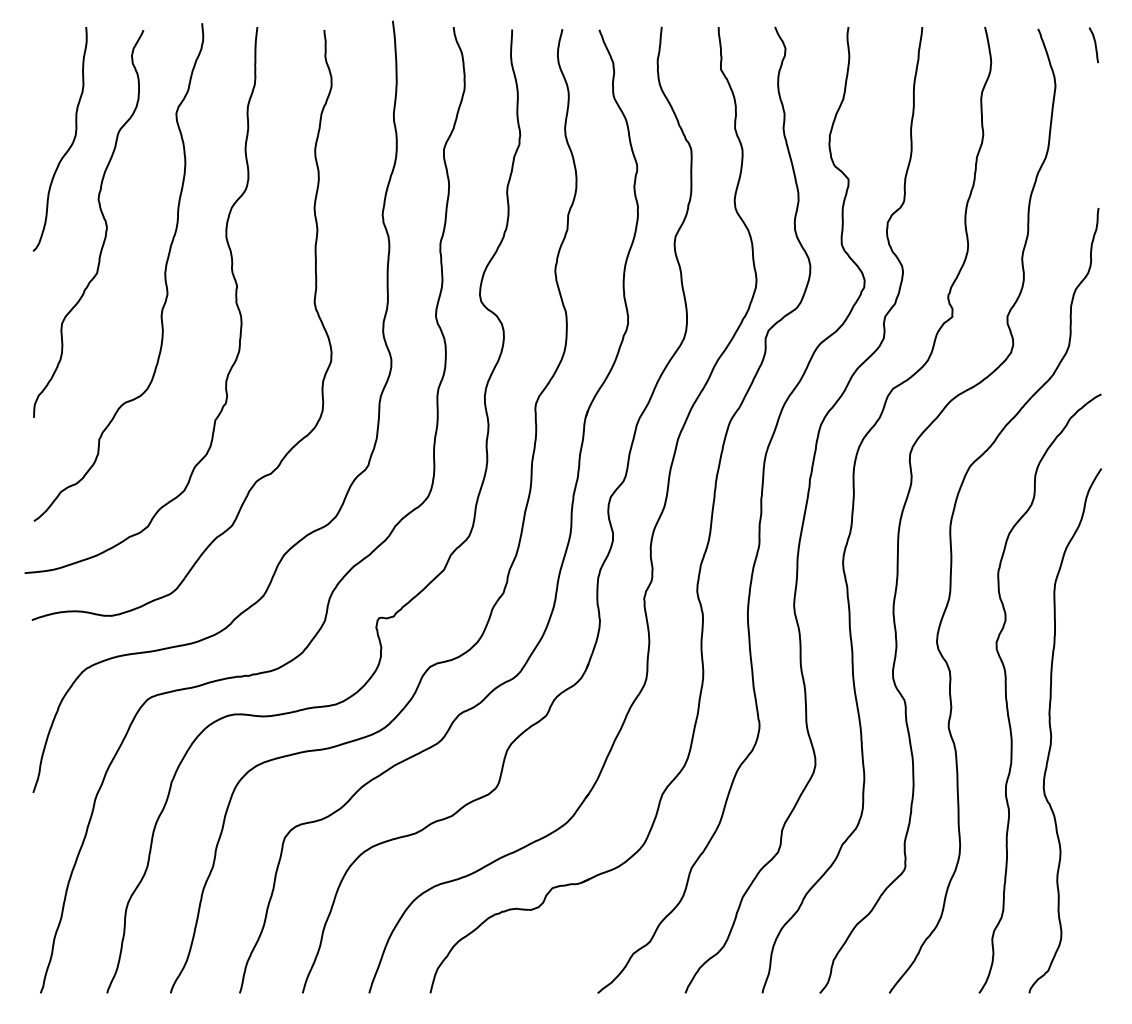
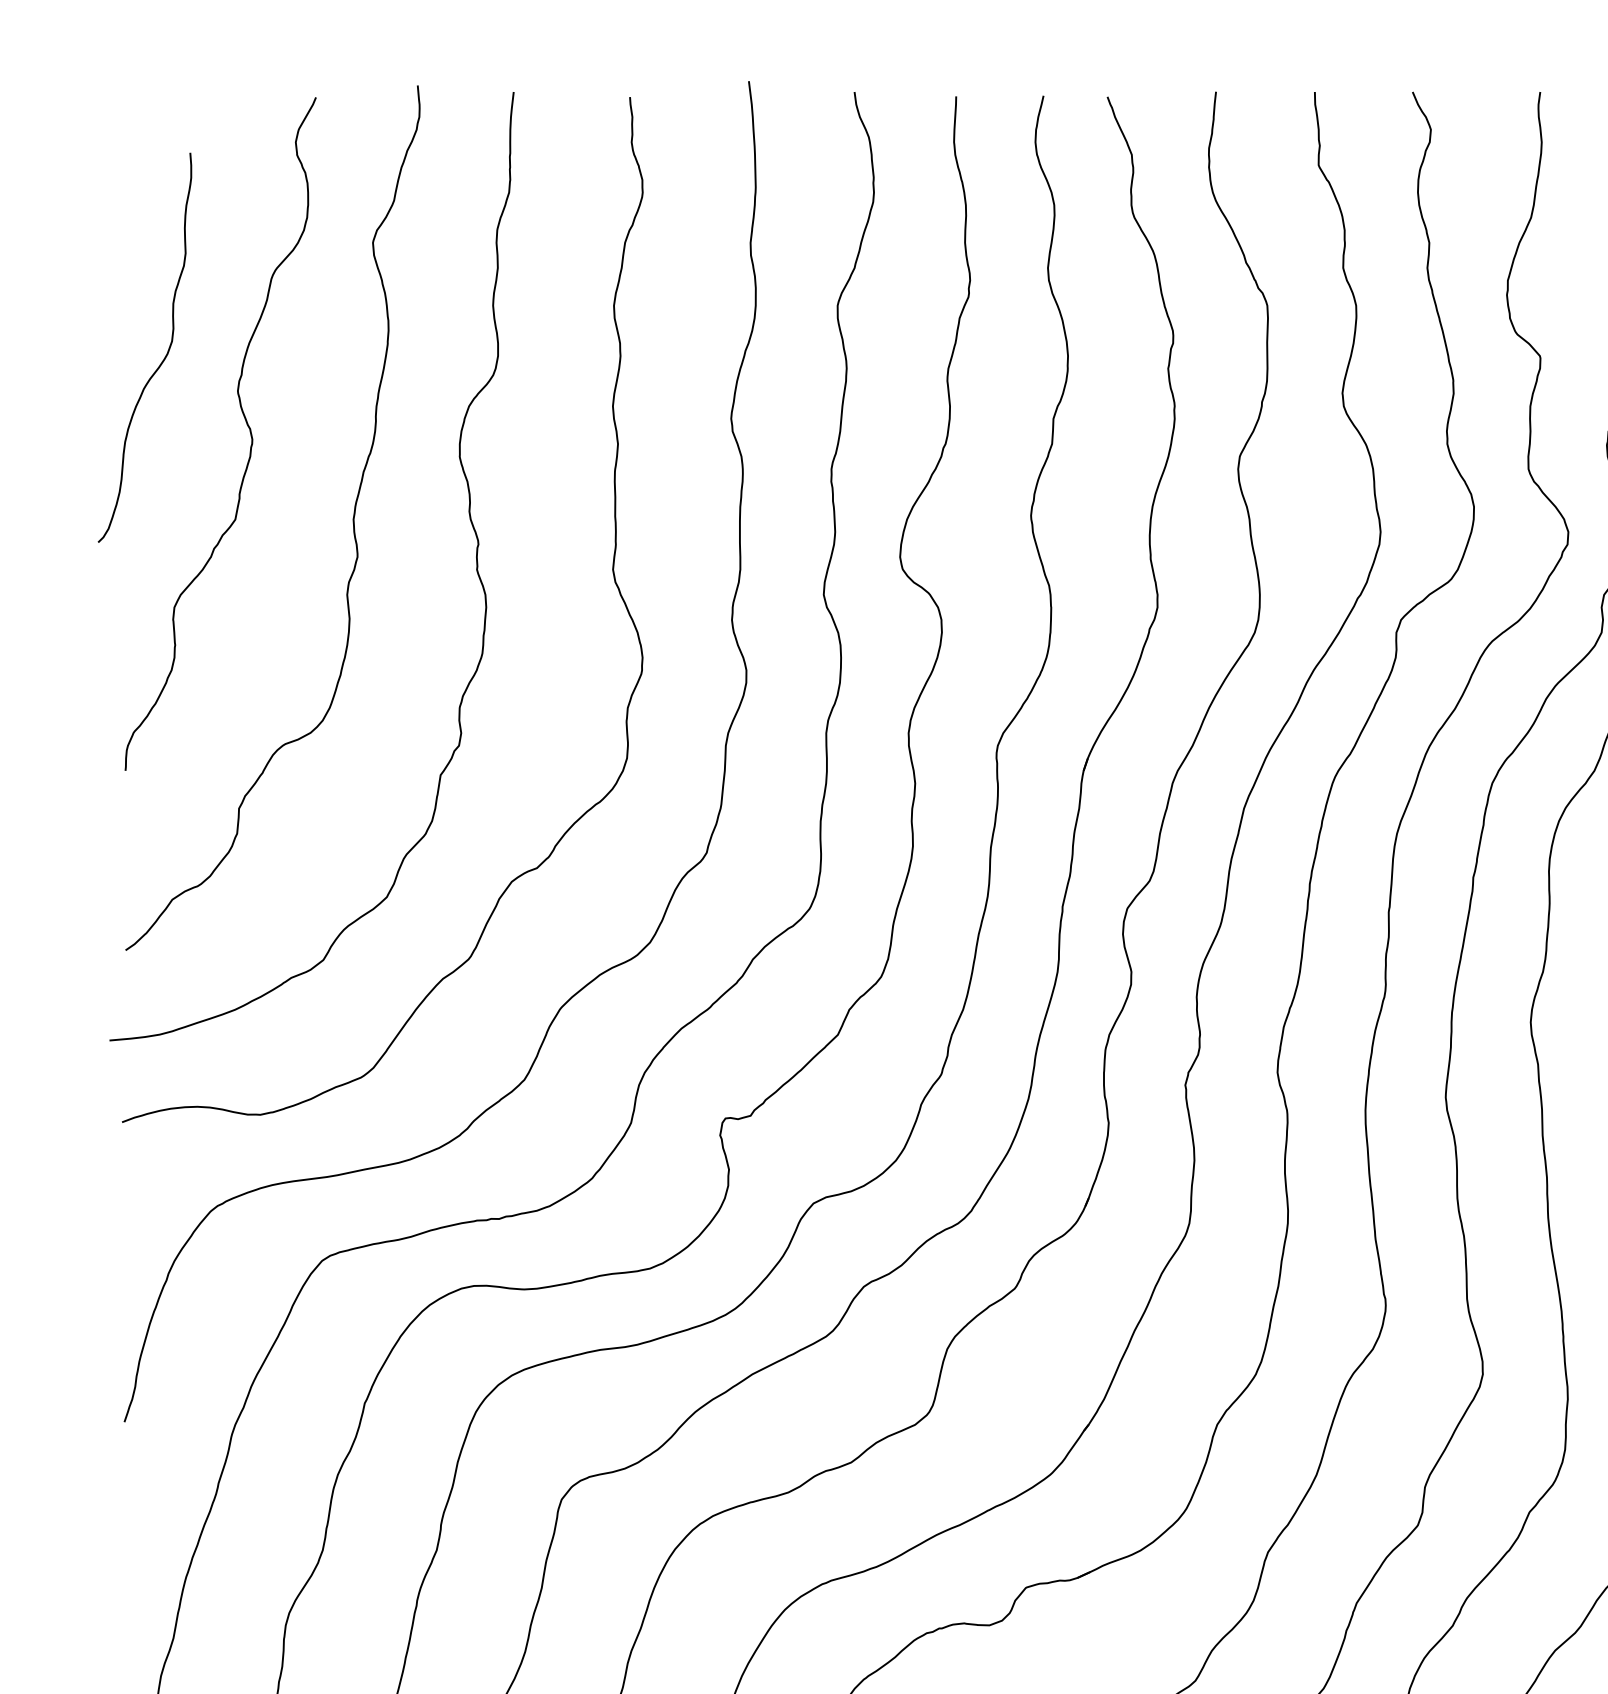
curve: (69, 146) -> (161, 360), moved

